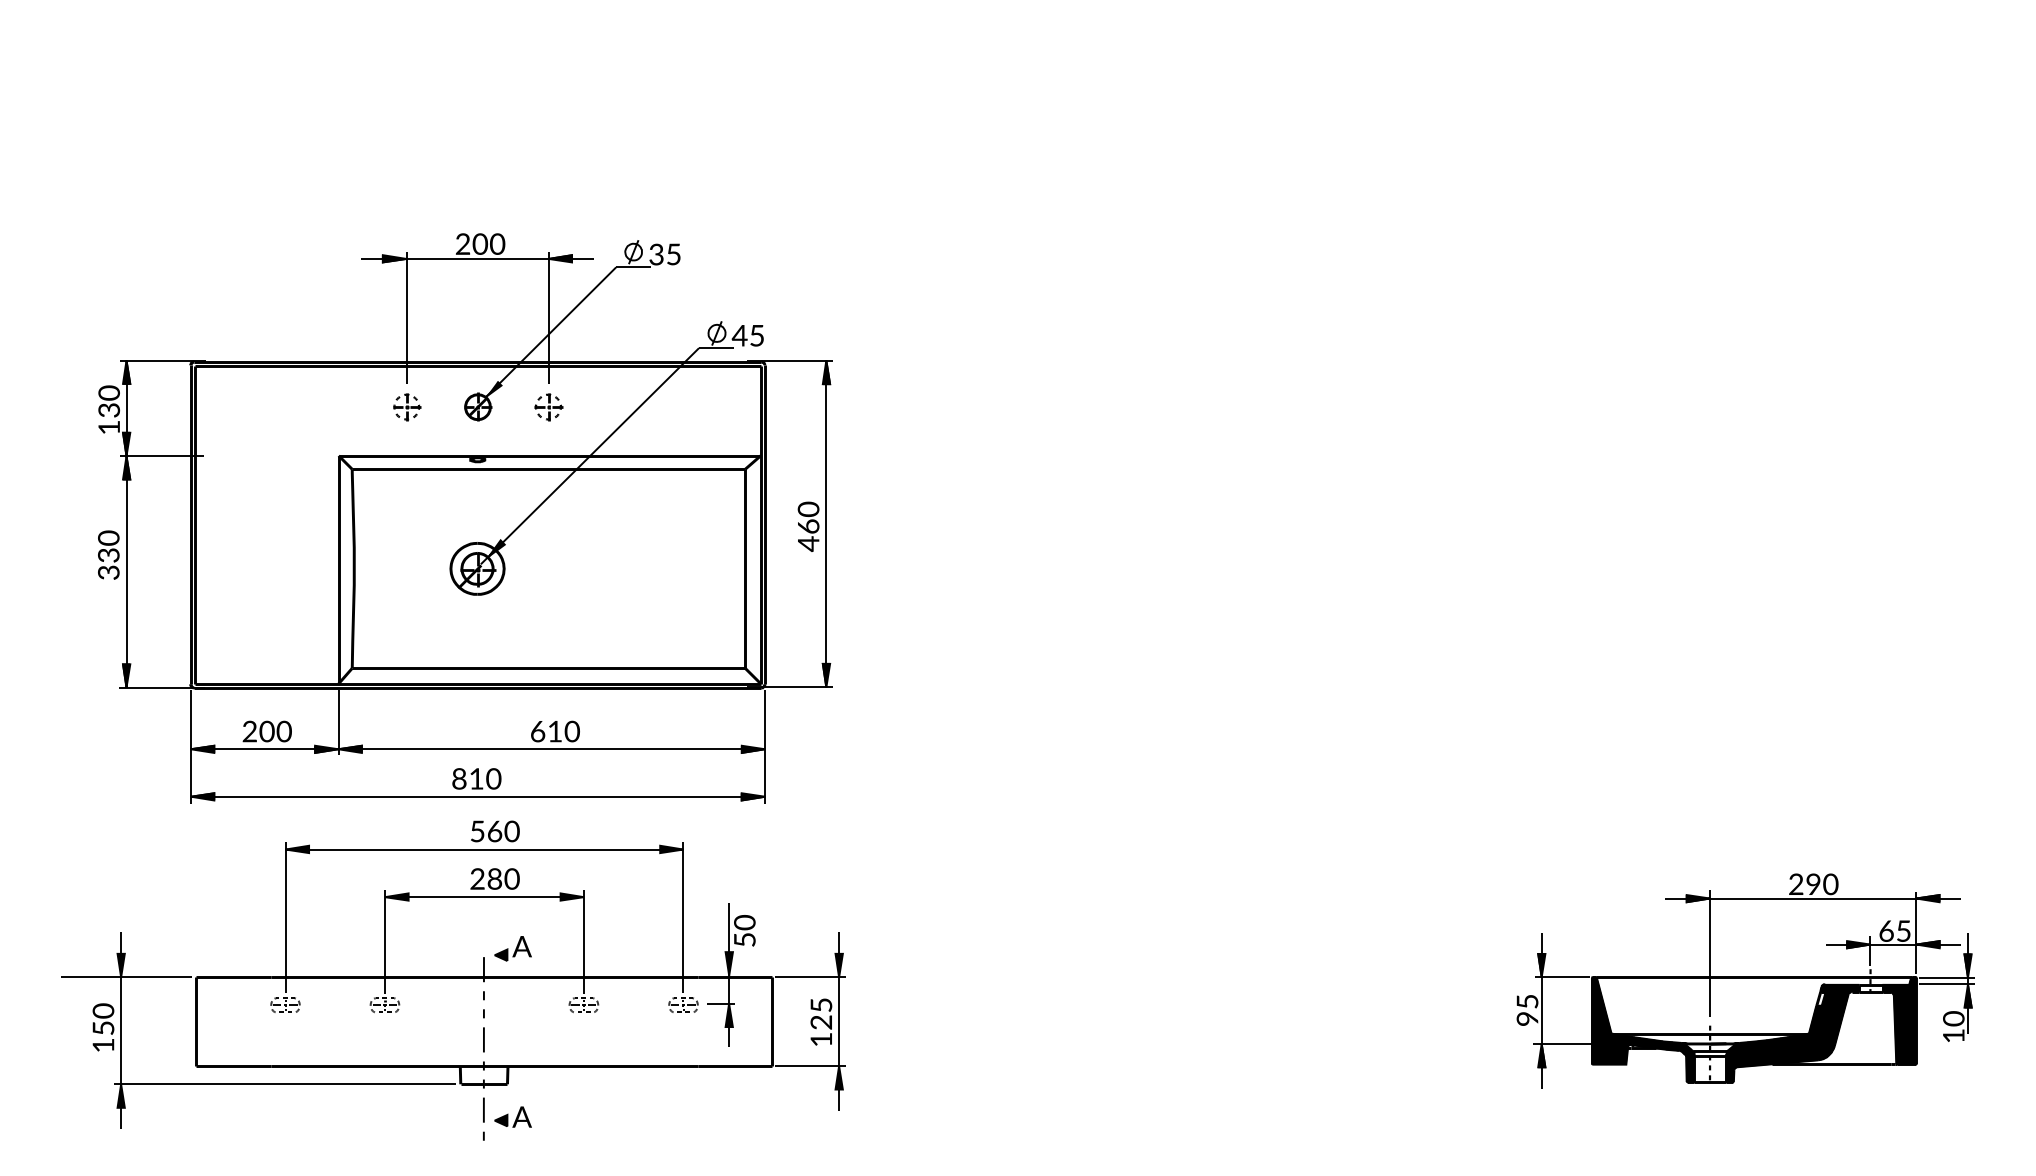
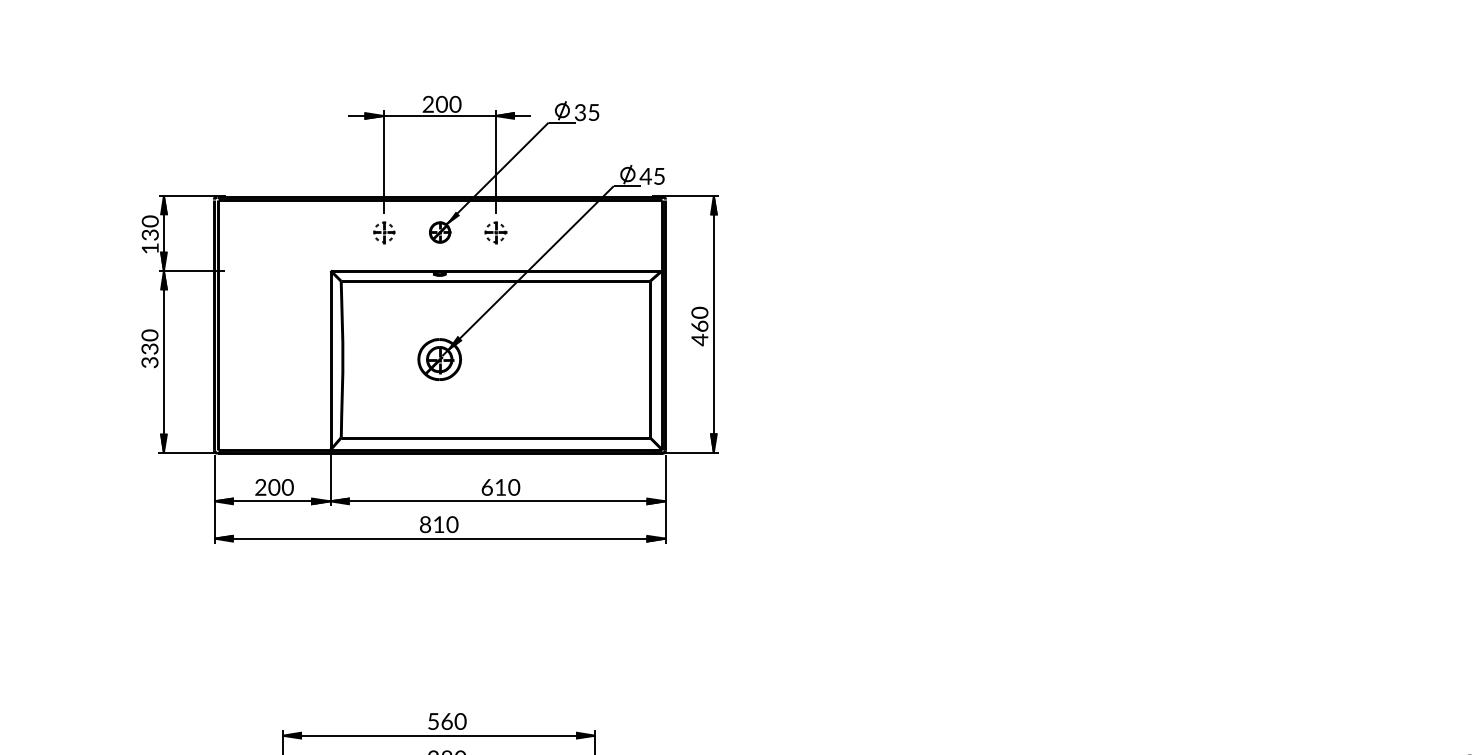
part: (465, 518) -> (430, 320), moved

